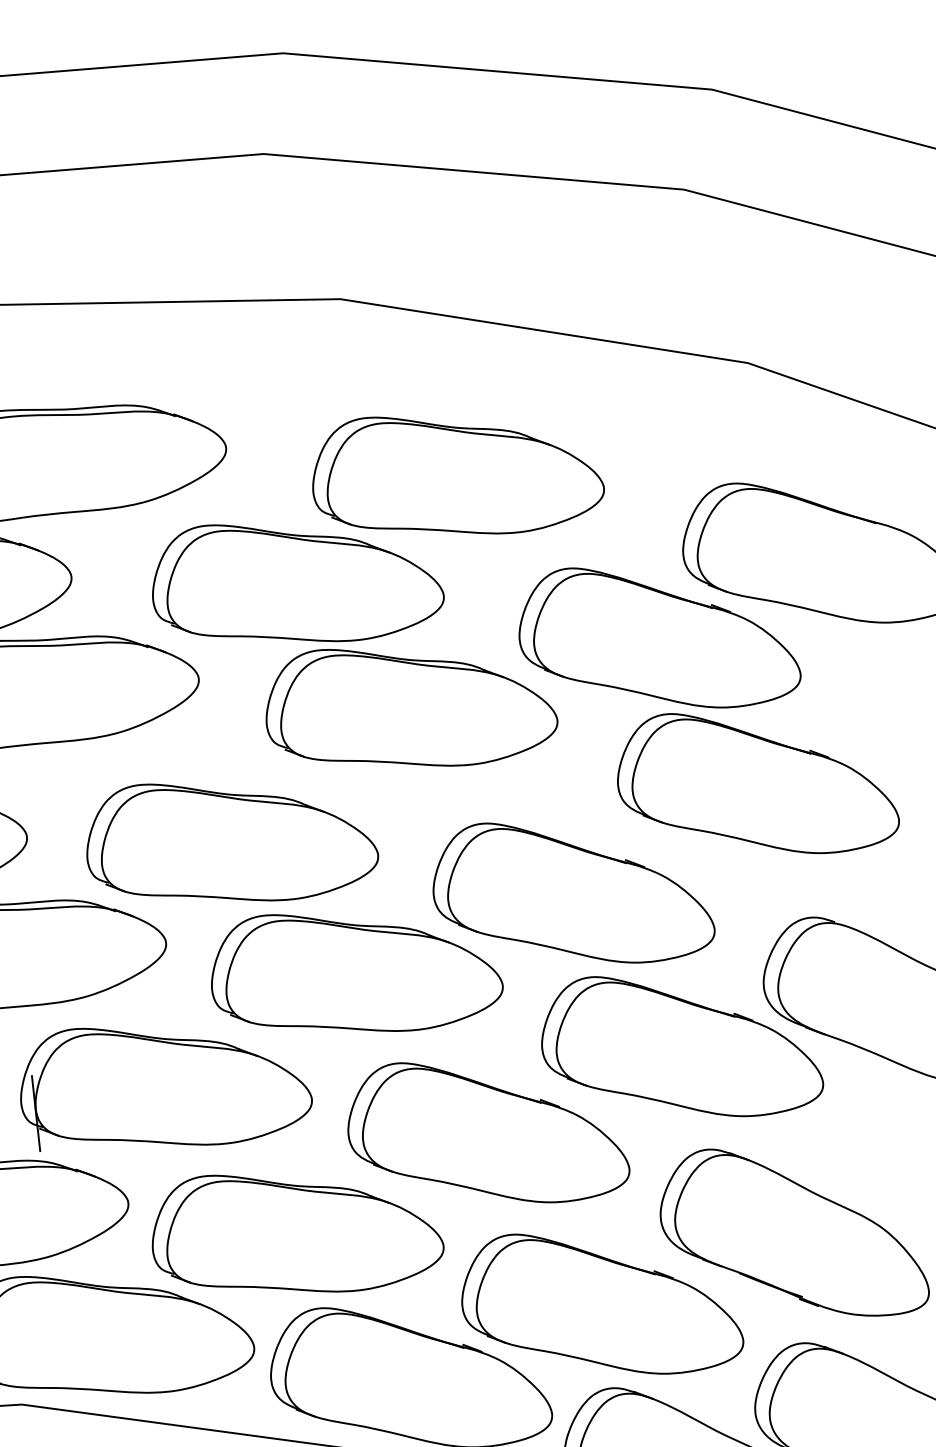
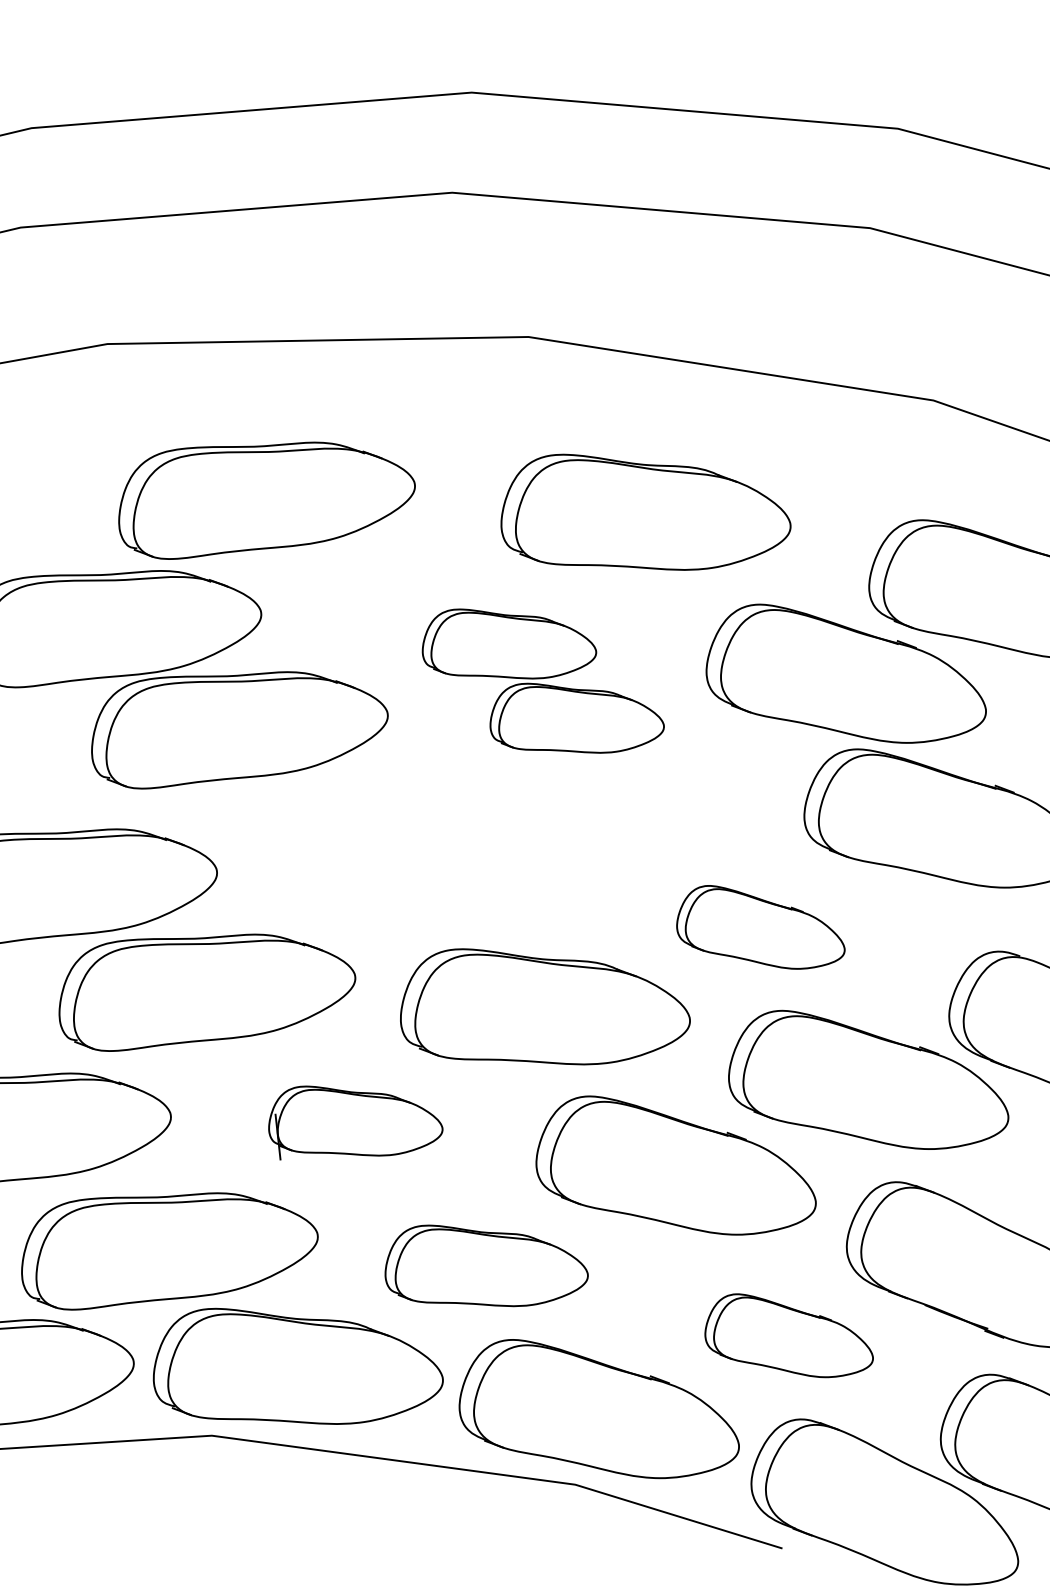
part: (355, 644) -> (543, 680), size x0.6
part: (232, 841) -> (421, 876), removed
part: (573, 893) -> (760, 927), size x0.6
part: (166, 1089) -> (355, 1122), size x0.6
part: (298, 1233) -> (486, 1265), size x0.7
part: (601, 1303) -> (788, 1335), size x0.6

